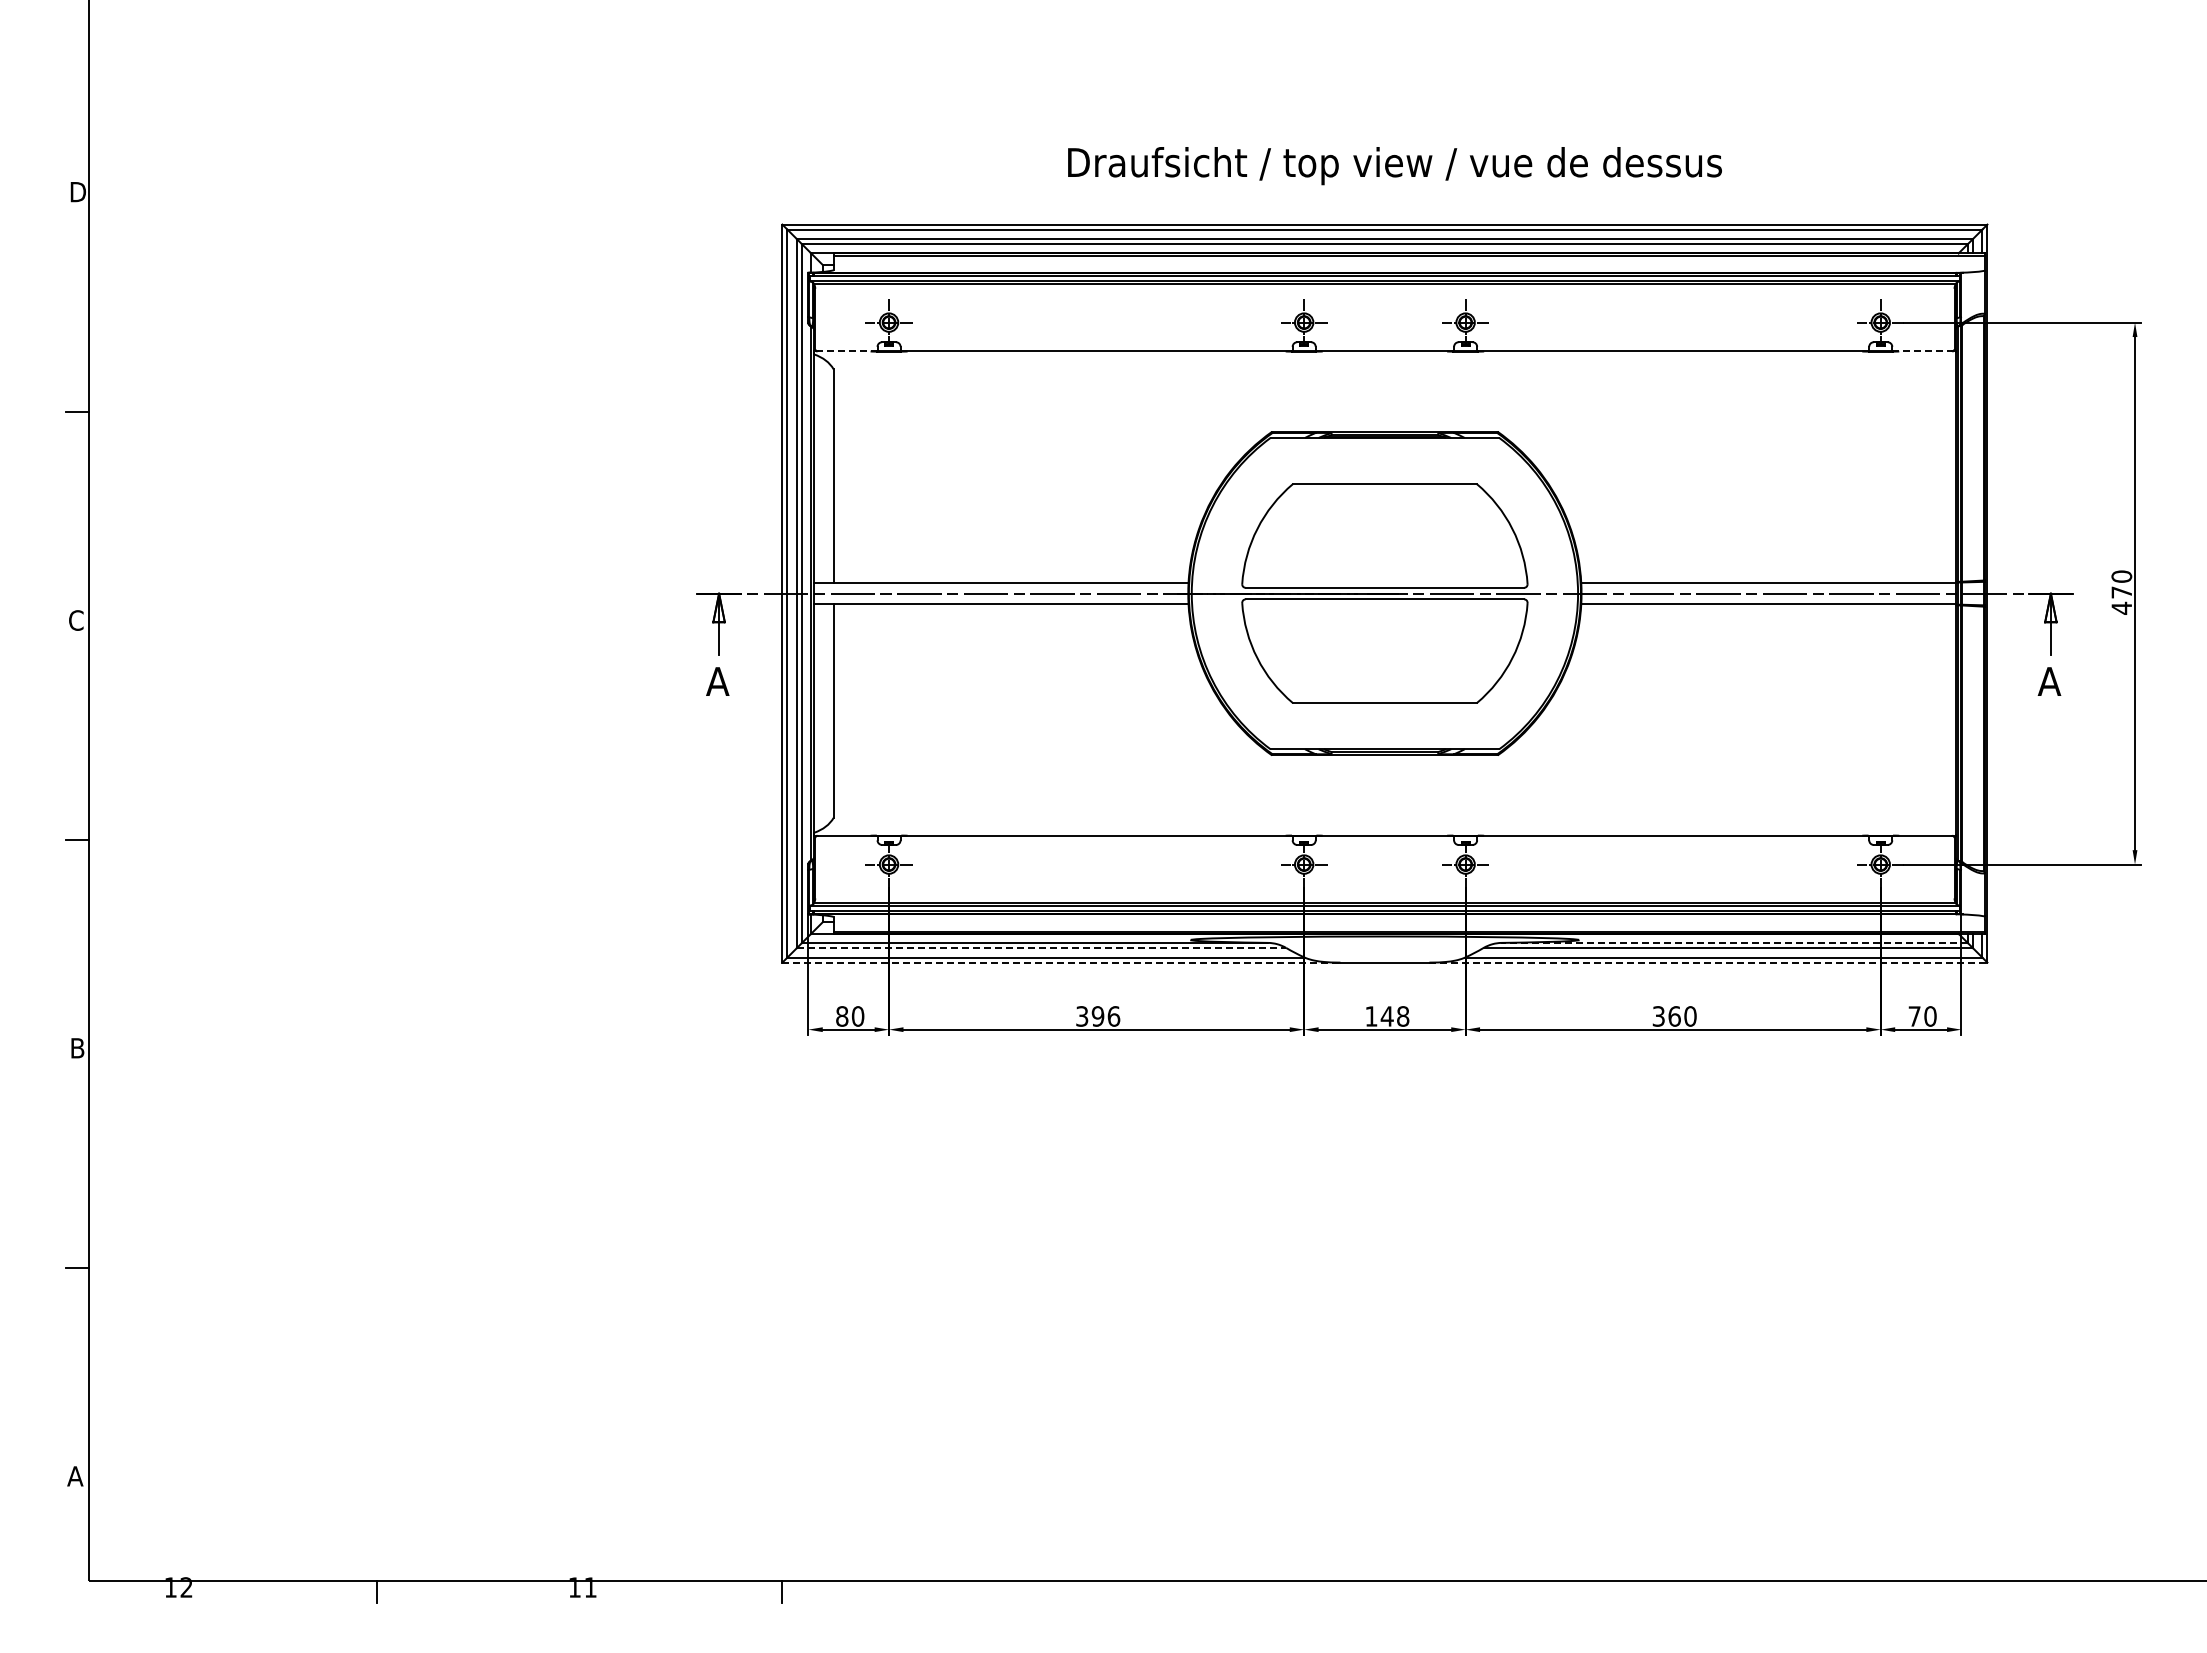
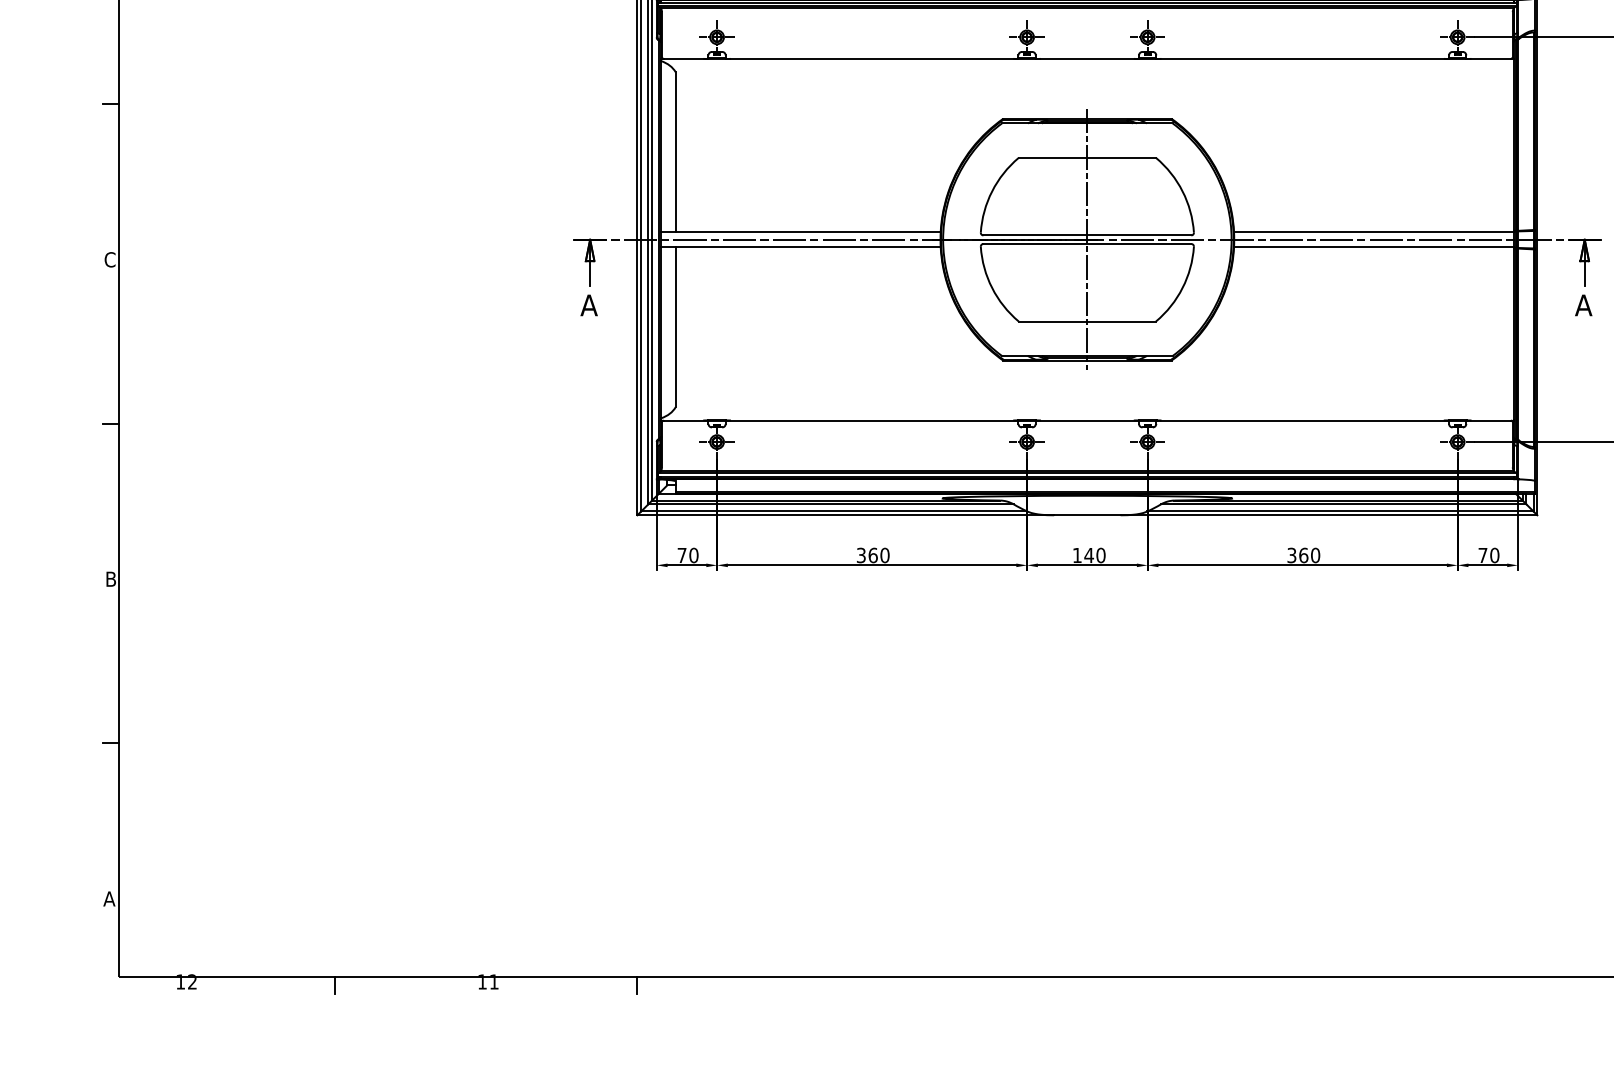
line: (847, 351) -> (686, 58), dashed -> solid
line: (1922, 351) -> (1488, 58), dashed -> solid
line: (1384, 593) -> (1087, 239), added
line: (1734, 942) -> (1348, 500), dashed -> solid
line: (1041, 947) -> (830, 503), dashed -> solid
line: (1061, 962) -> (845, 515), dashed -> solid
line: (1708, 962) -> (1329, 515), dashed -> solid
text: (842, 1016) -> (682, 555), 80 -> 70
text: (1105, 1016) -> (878, 555), 396 -> 360
text: (1403, 1016) -> (1101, 555), 148 -> 140

